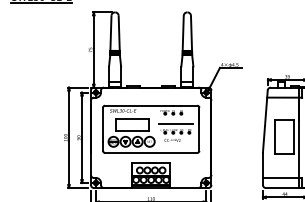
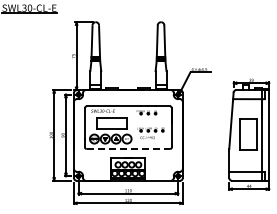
line: (175, 123) -> (150, 122), removed
line: (151, 153) -> (128, 149), solid -> dashed

